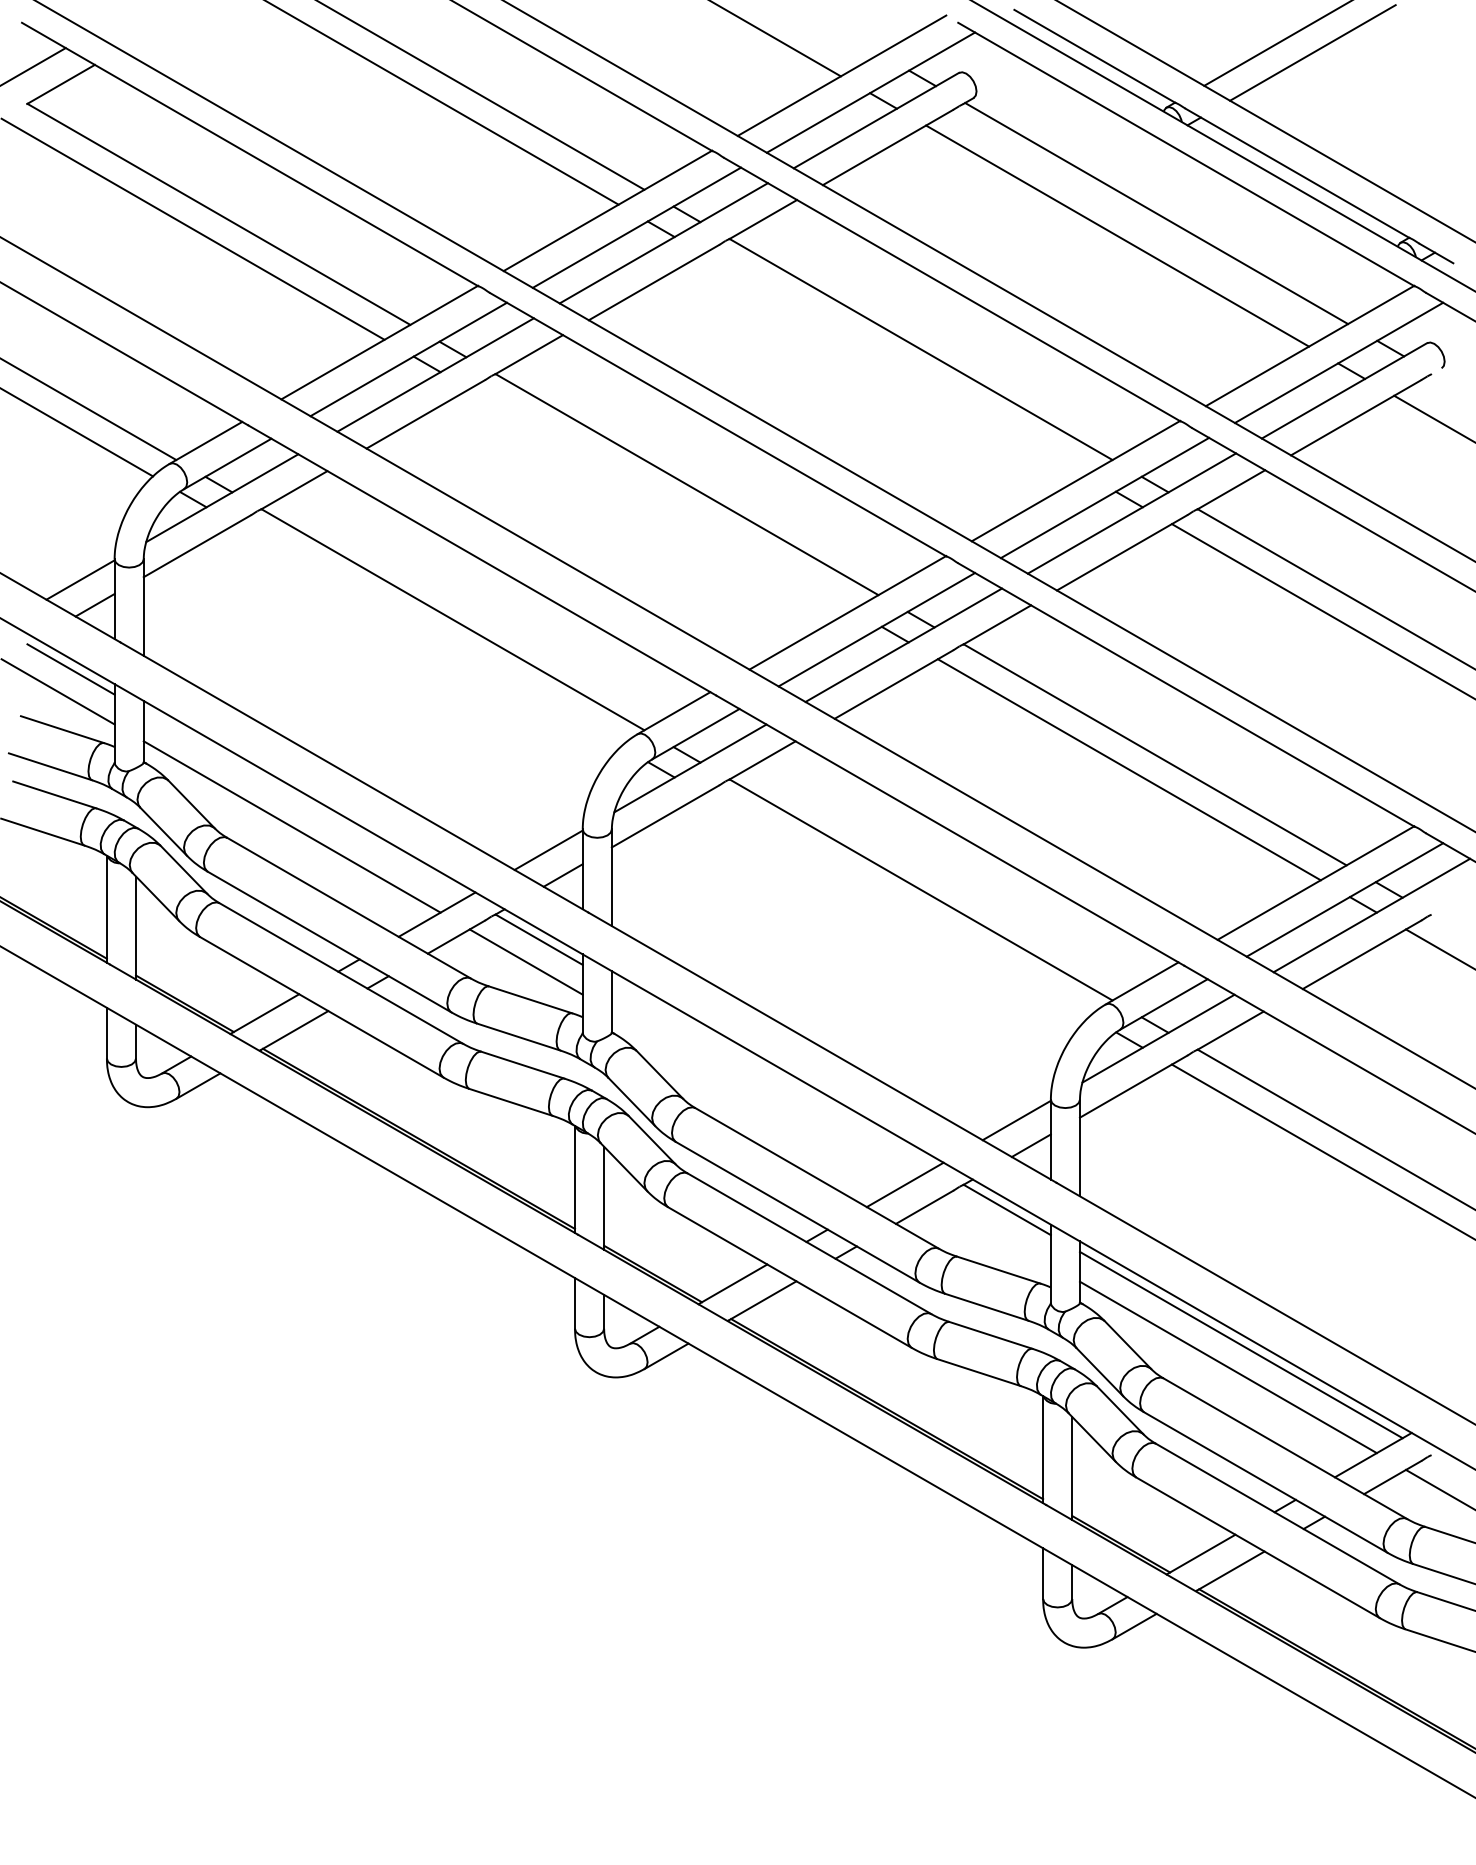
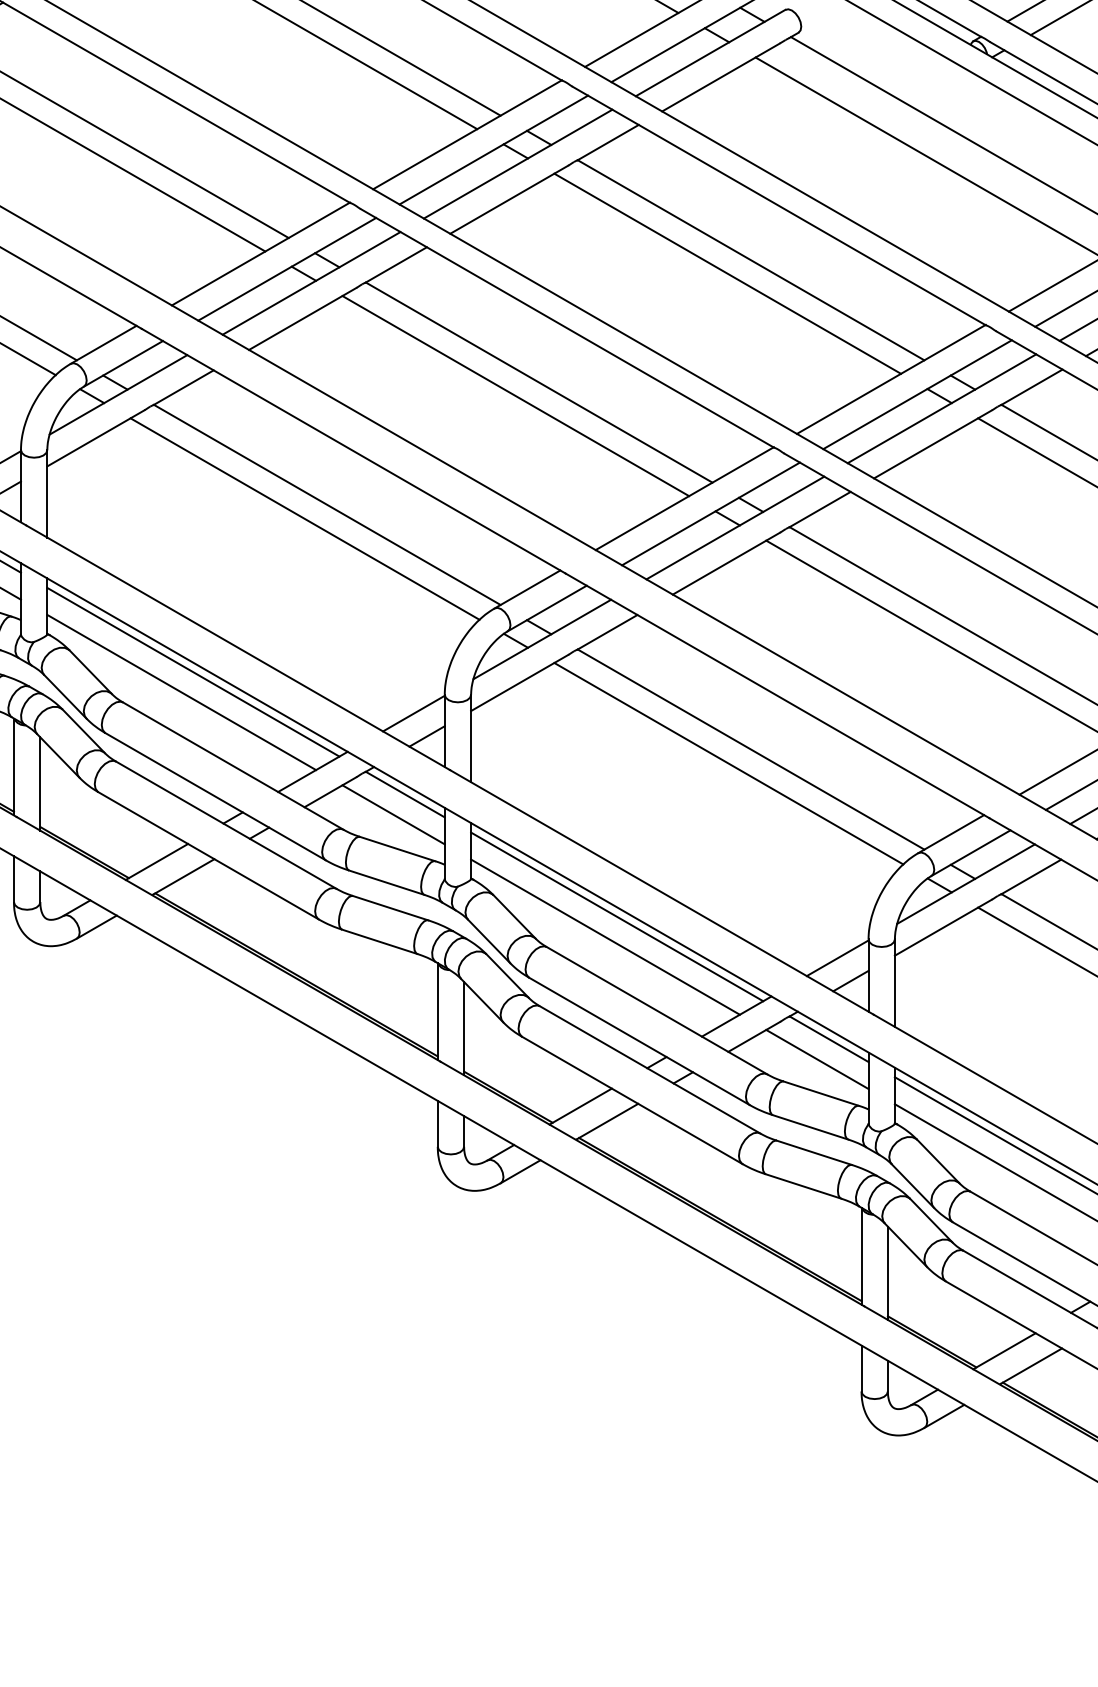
line: (894, 363) -> (727, 272), added
line: (660, 499) -> (515, 396), added
line: (428, 635) -> (305, 519), added
line: (304, 804) -> (192, 672), added
line: (896, 905) -> (728, 763), added
line: (772, 1074) -> (616, 916), added
line: (759, 1096) -> (604, 936), added
line: (993, 1231) -> (816, 1058), added

